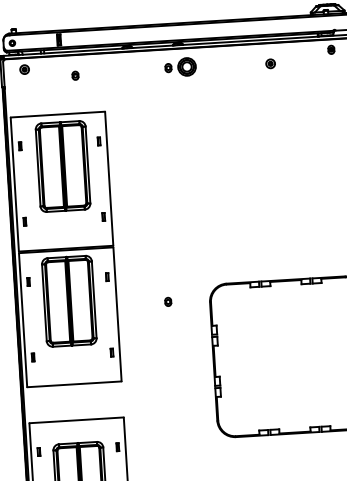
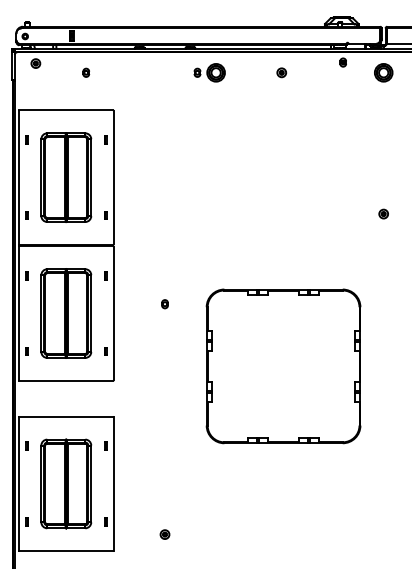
part: (180, 67) -> (209, 72), moved
part: (63, 166) -> (66, 177), moved
part: (69, 301) -> (66, 313), moved

